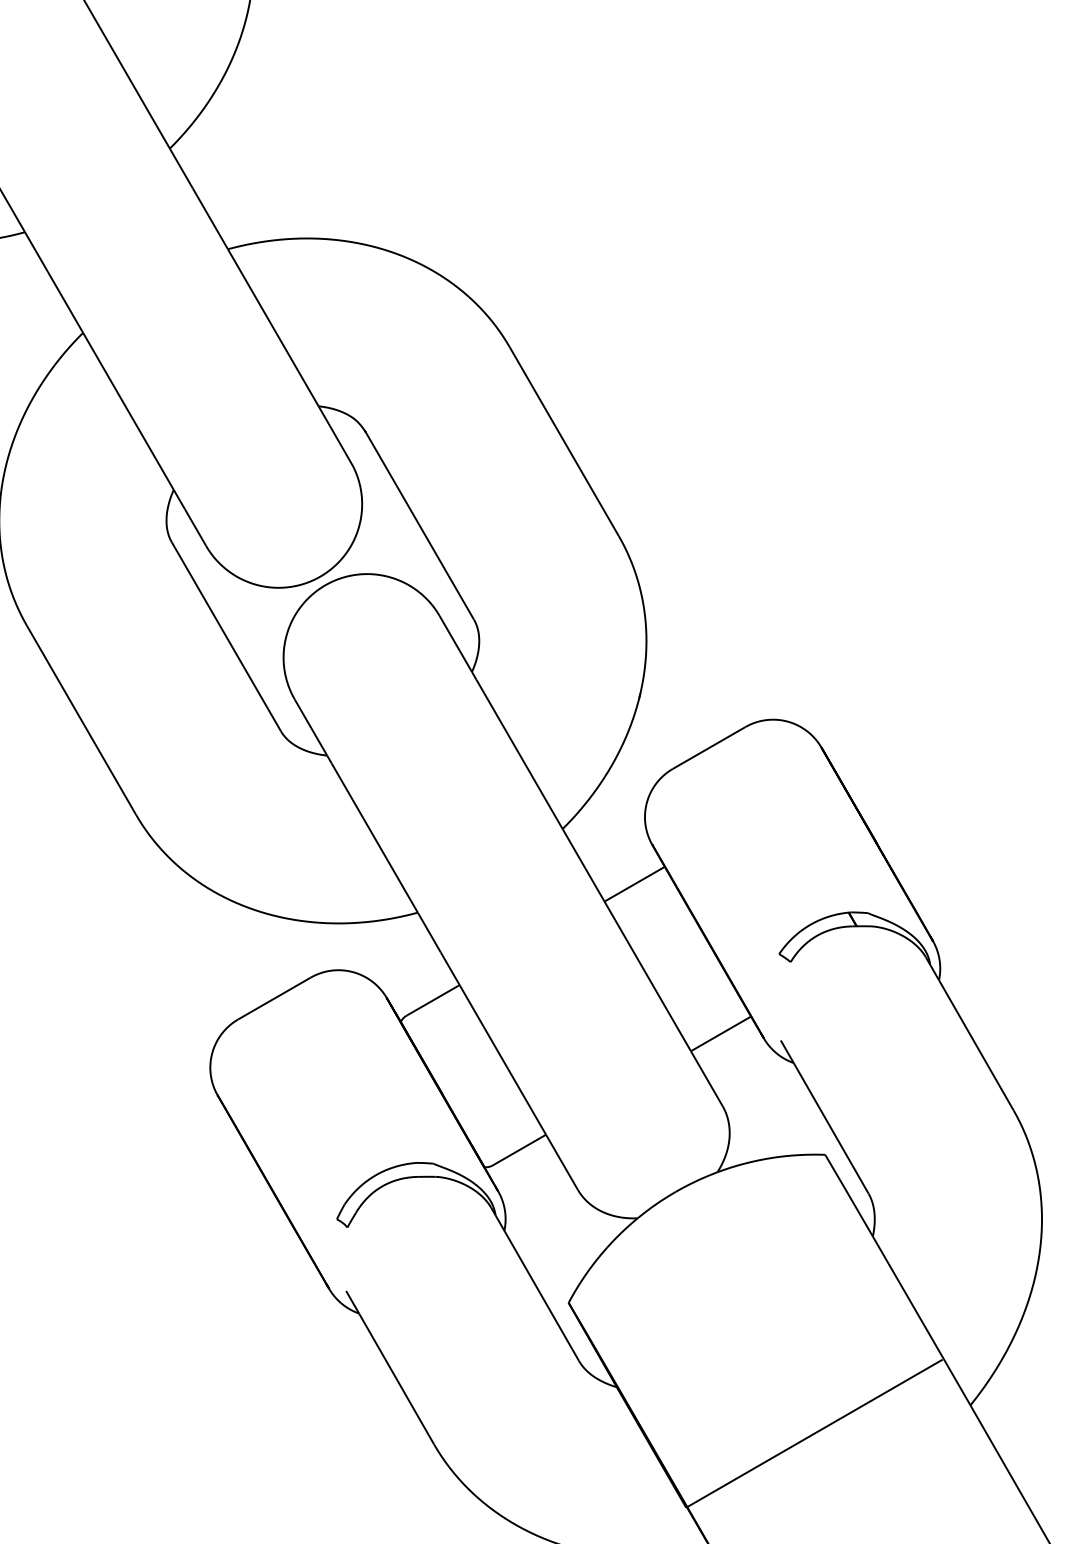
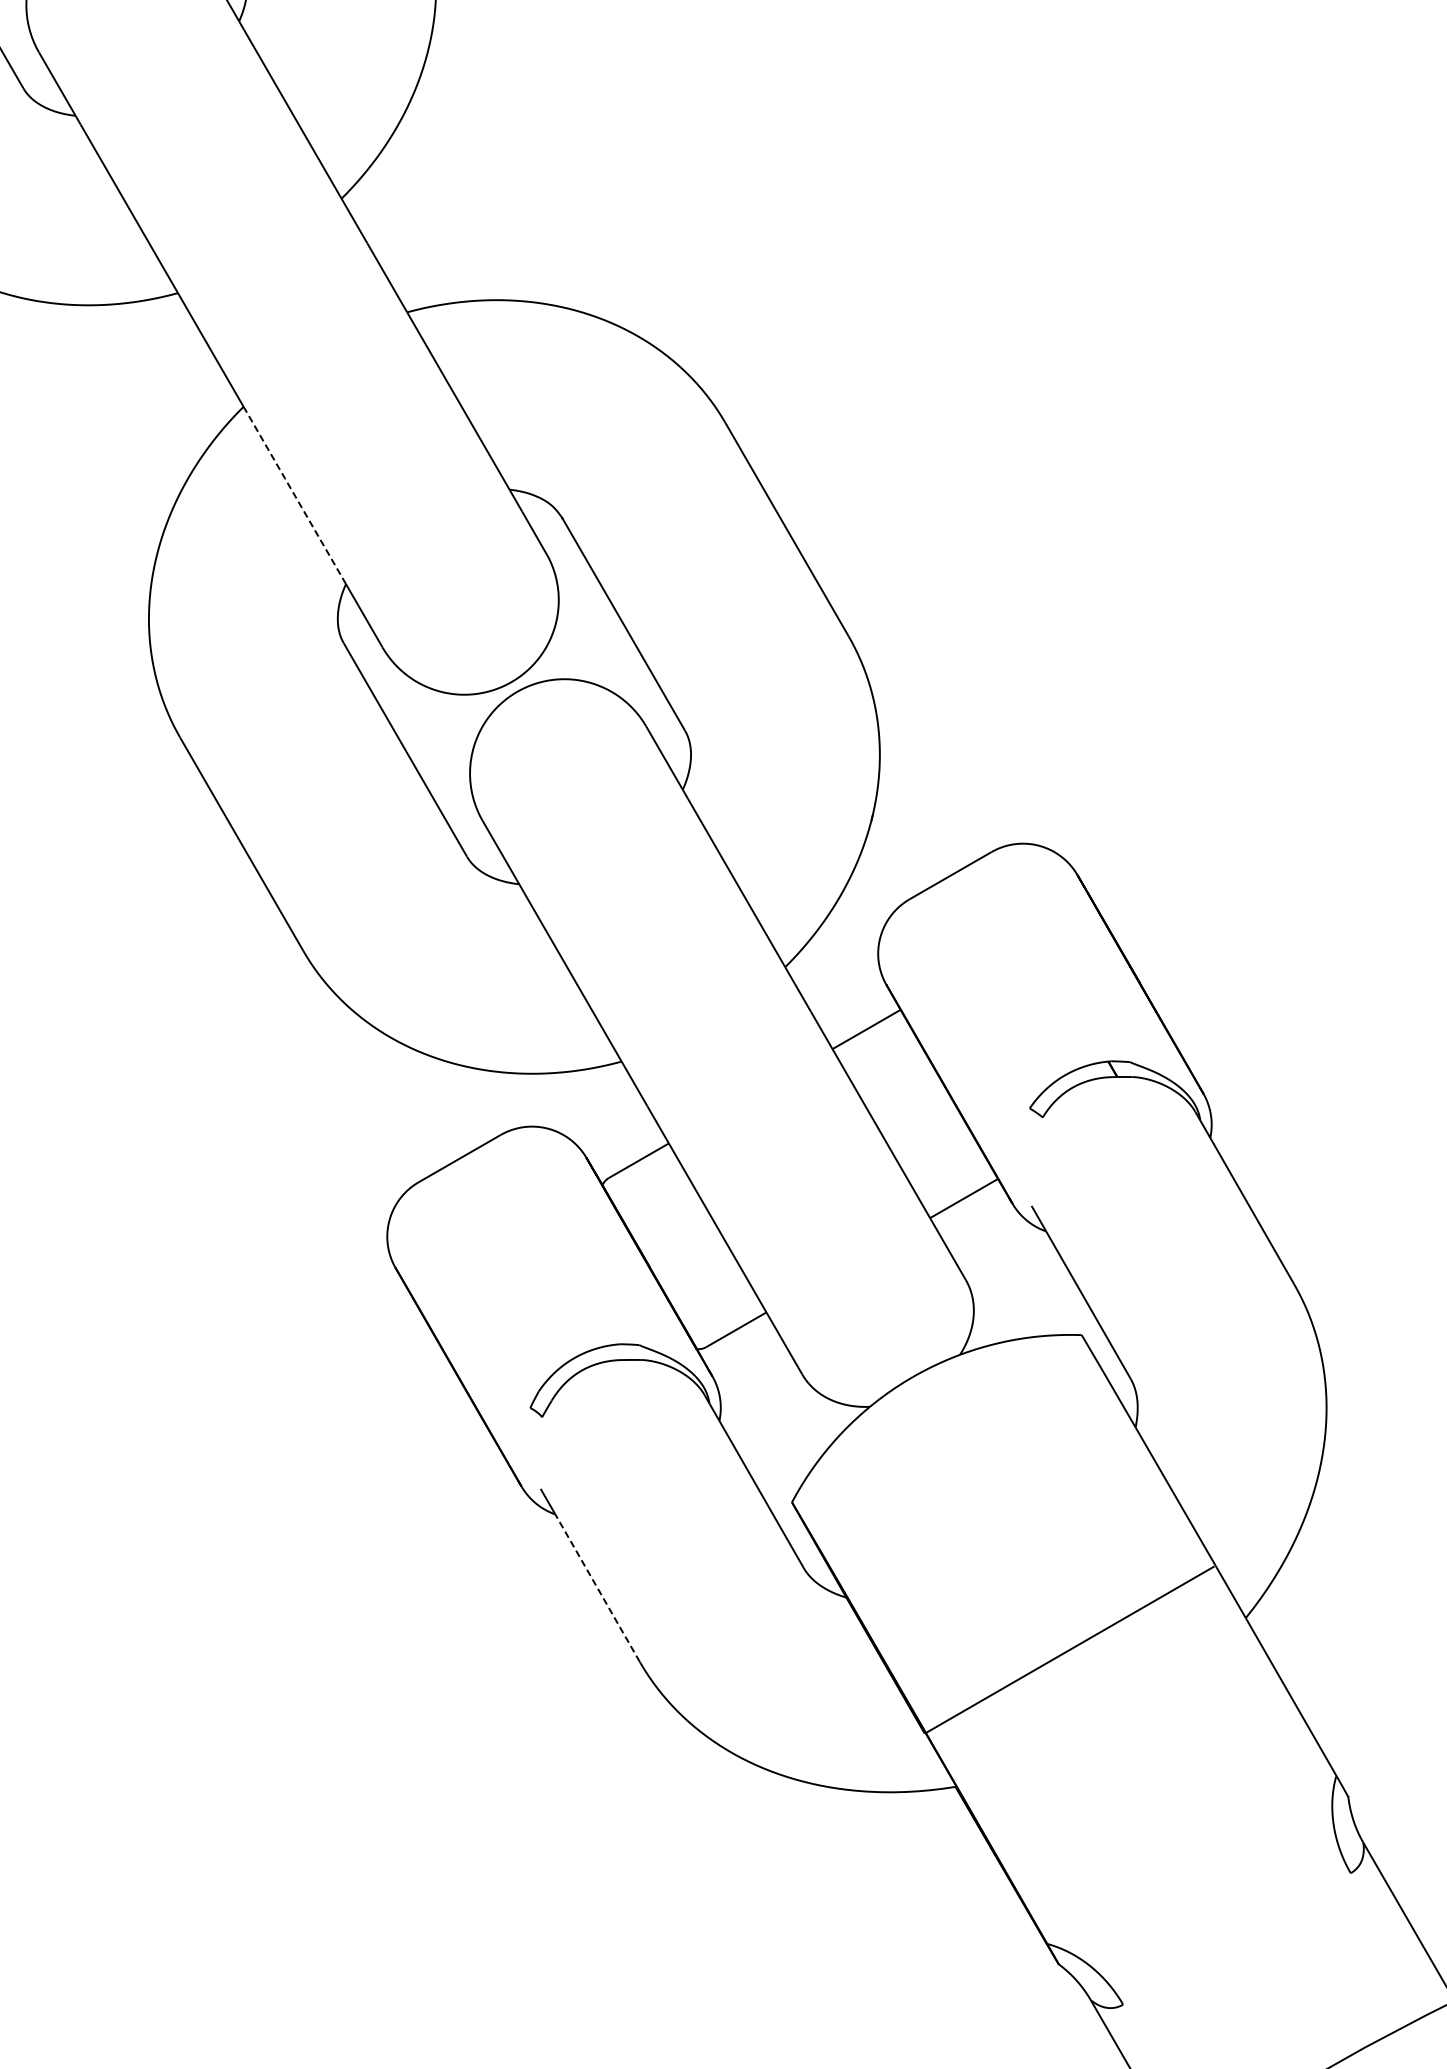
line: (128, 410) -> (294, 494), solid -> dashed
line: (396, 1379) -> (597, 1588), solid -> dashed

